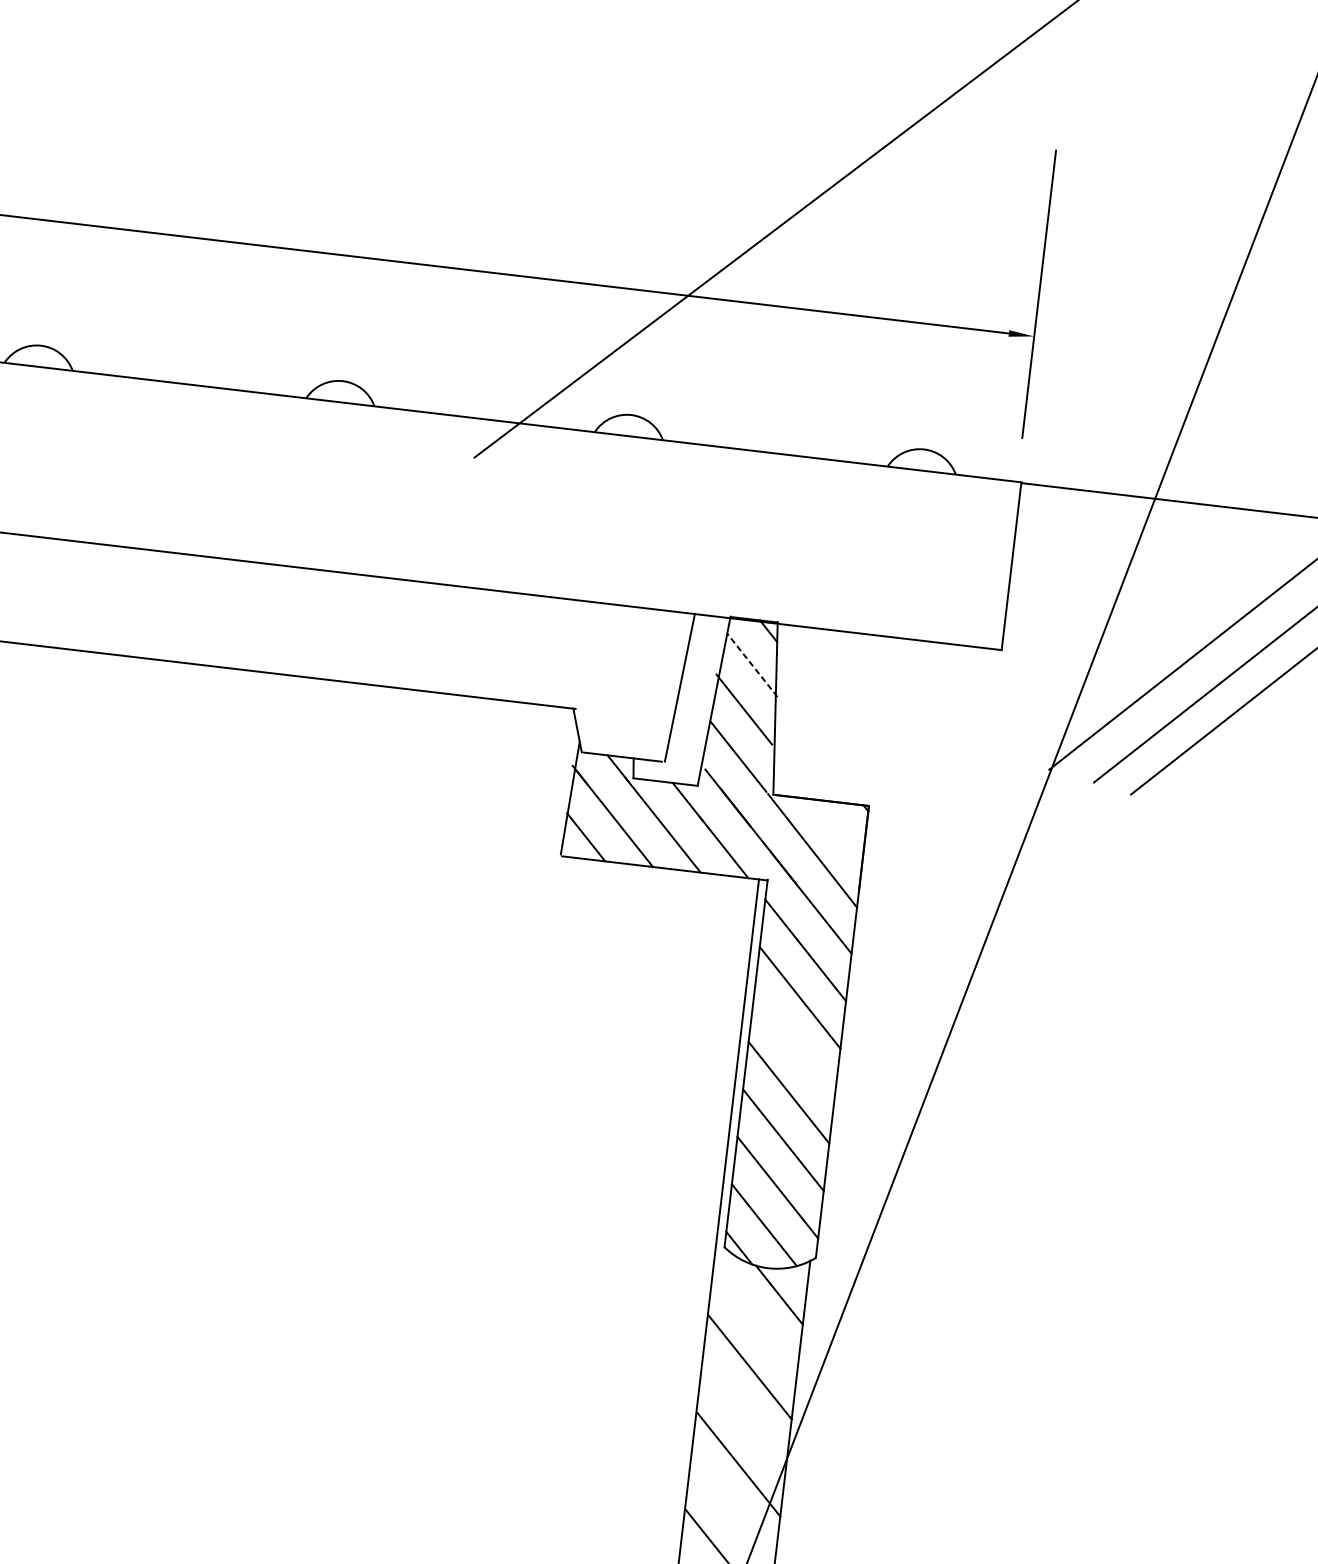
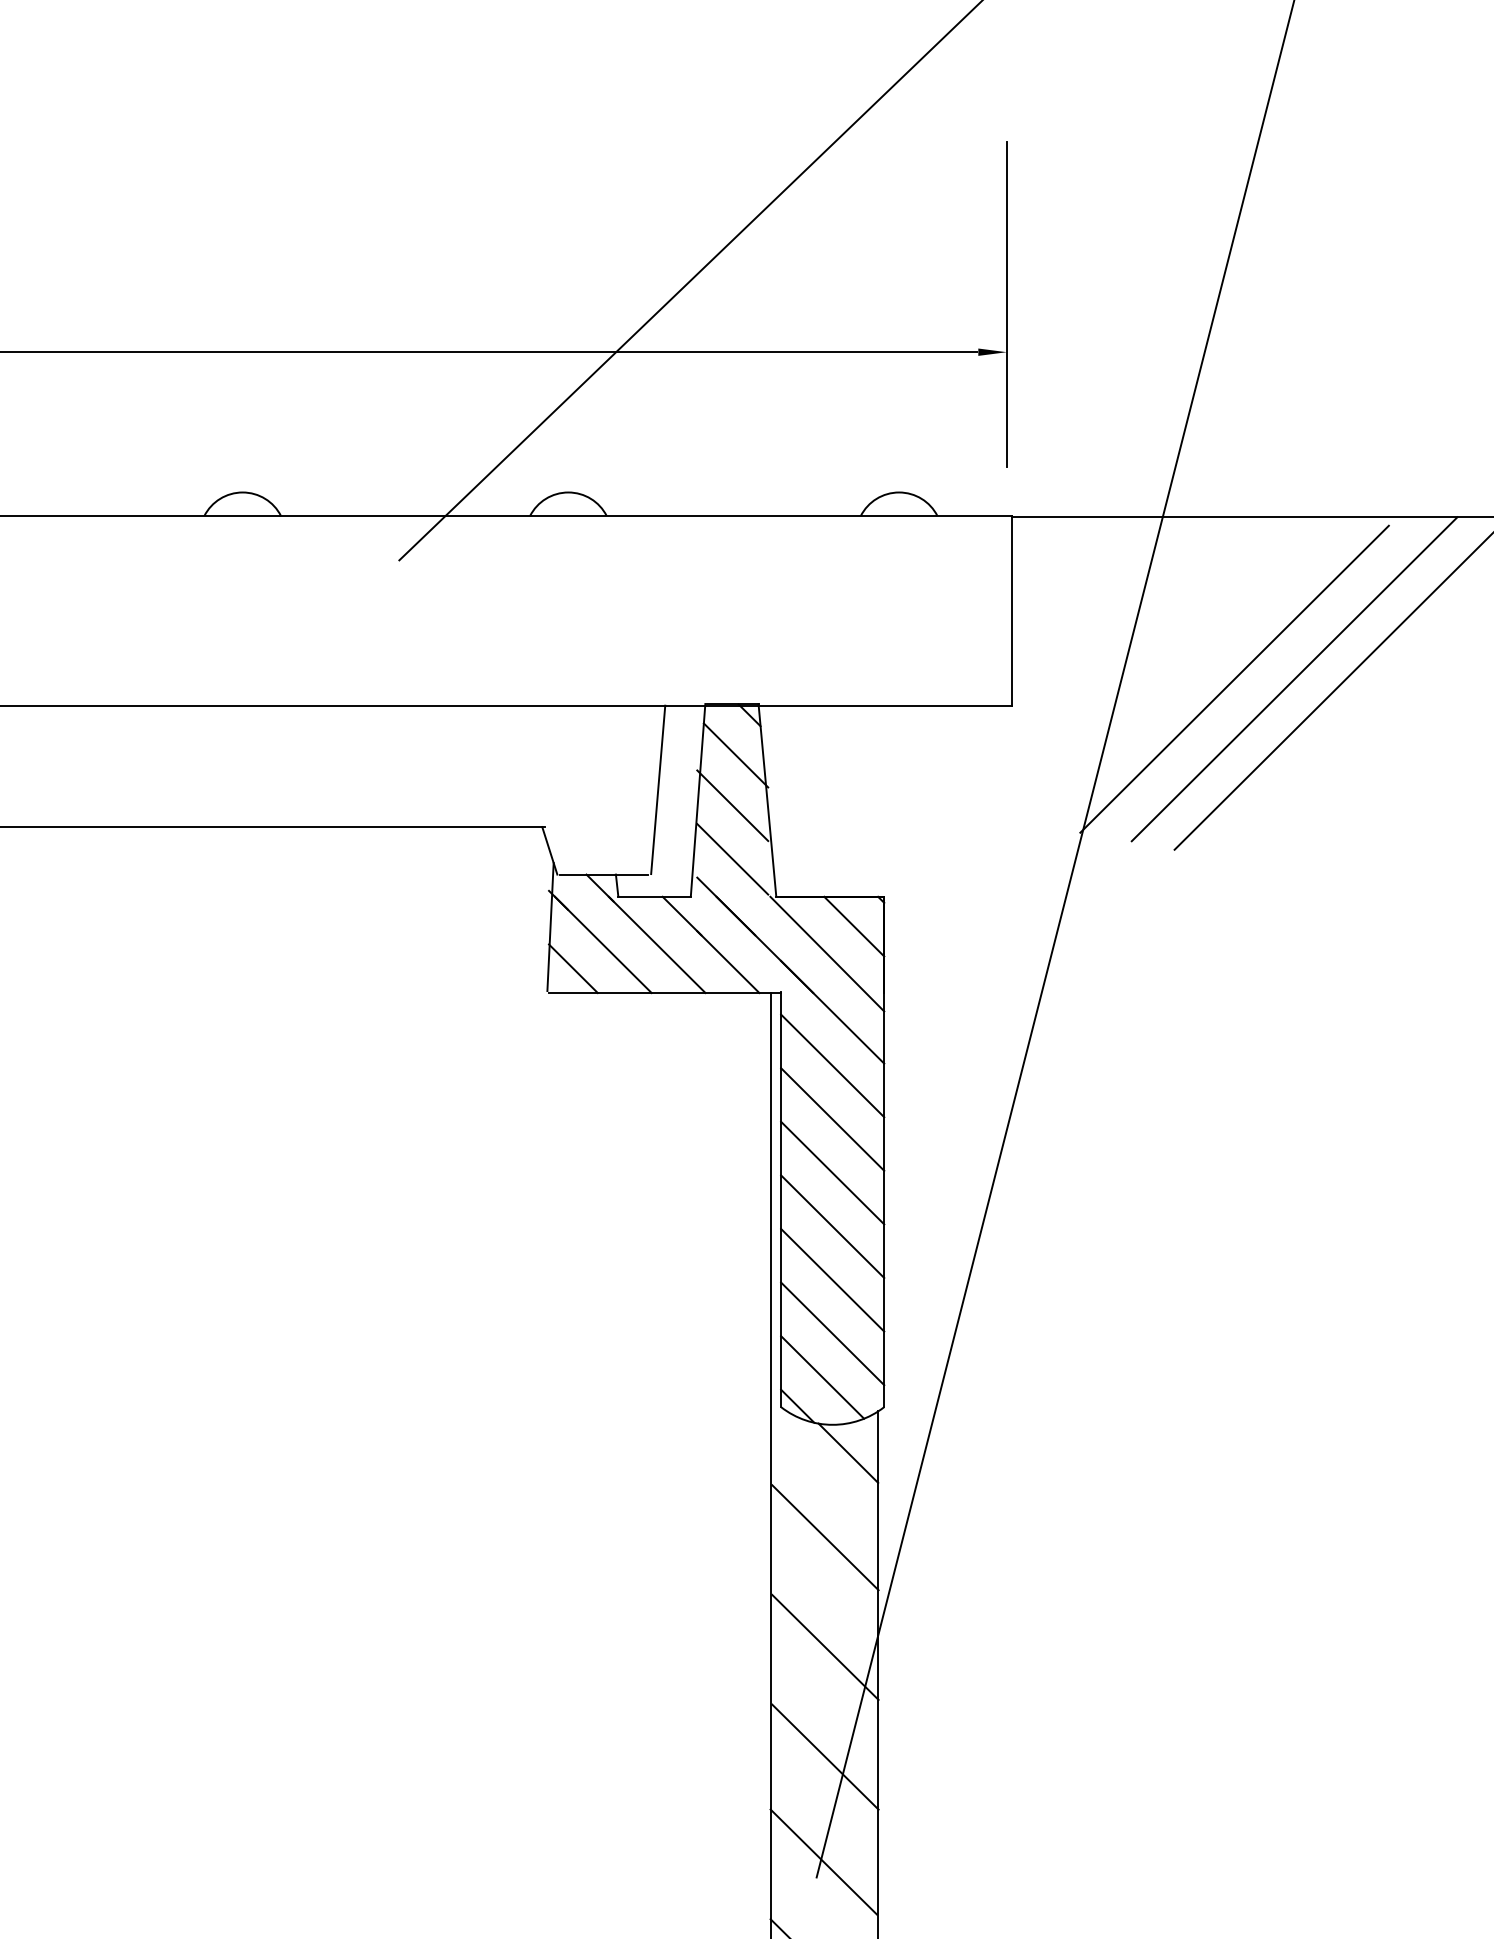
line: (751, 665) -> (735, 755), dashed -> solid
line: (839, 829) -> (854, 926), added
line: (794, 1044) -> (832, 1172), added

